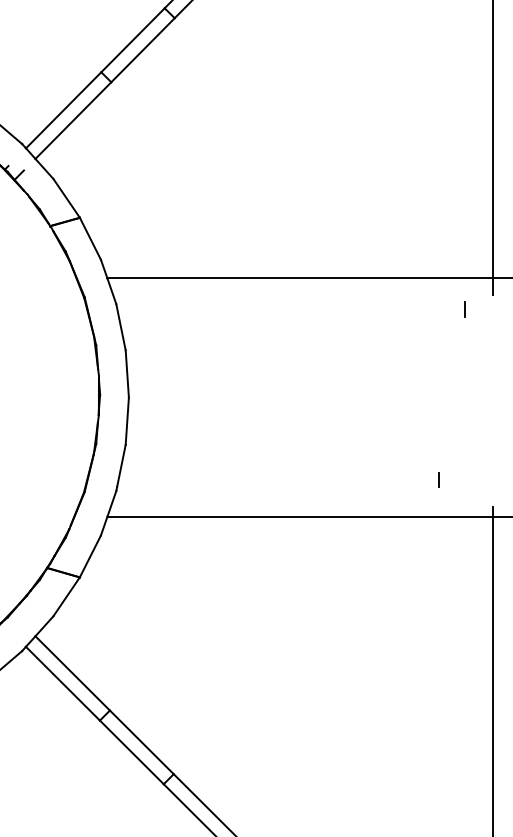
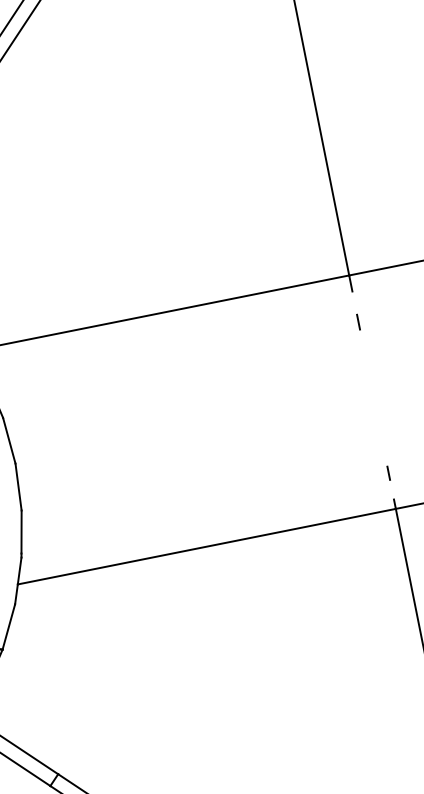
line: (464, 309) -> (358, 322), moved
line: (438, 479) -> (388, 472), moved

